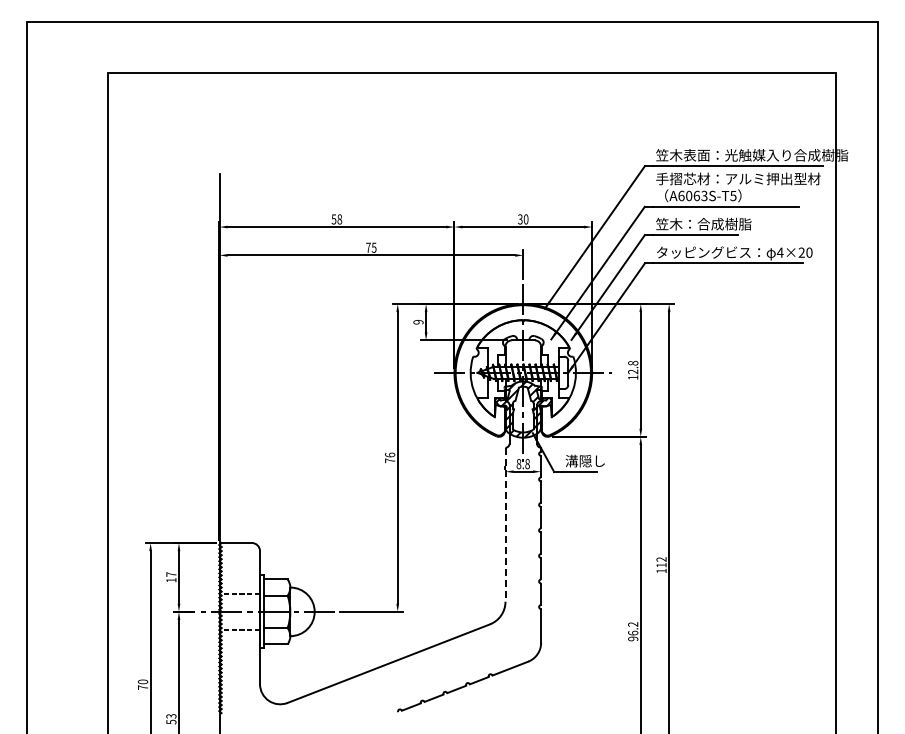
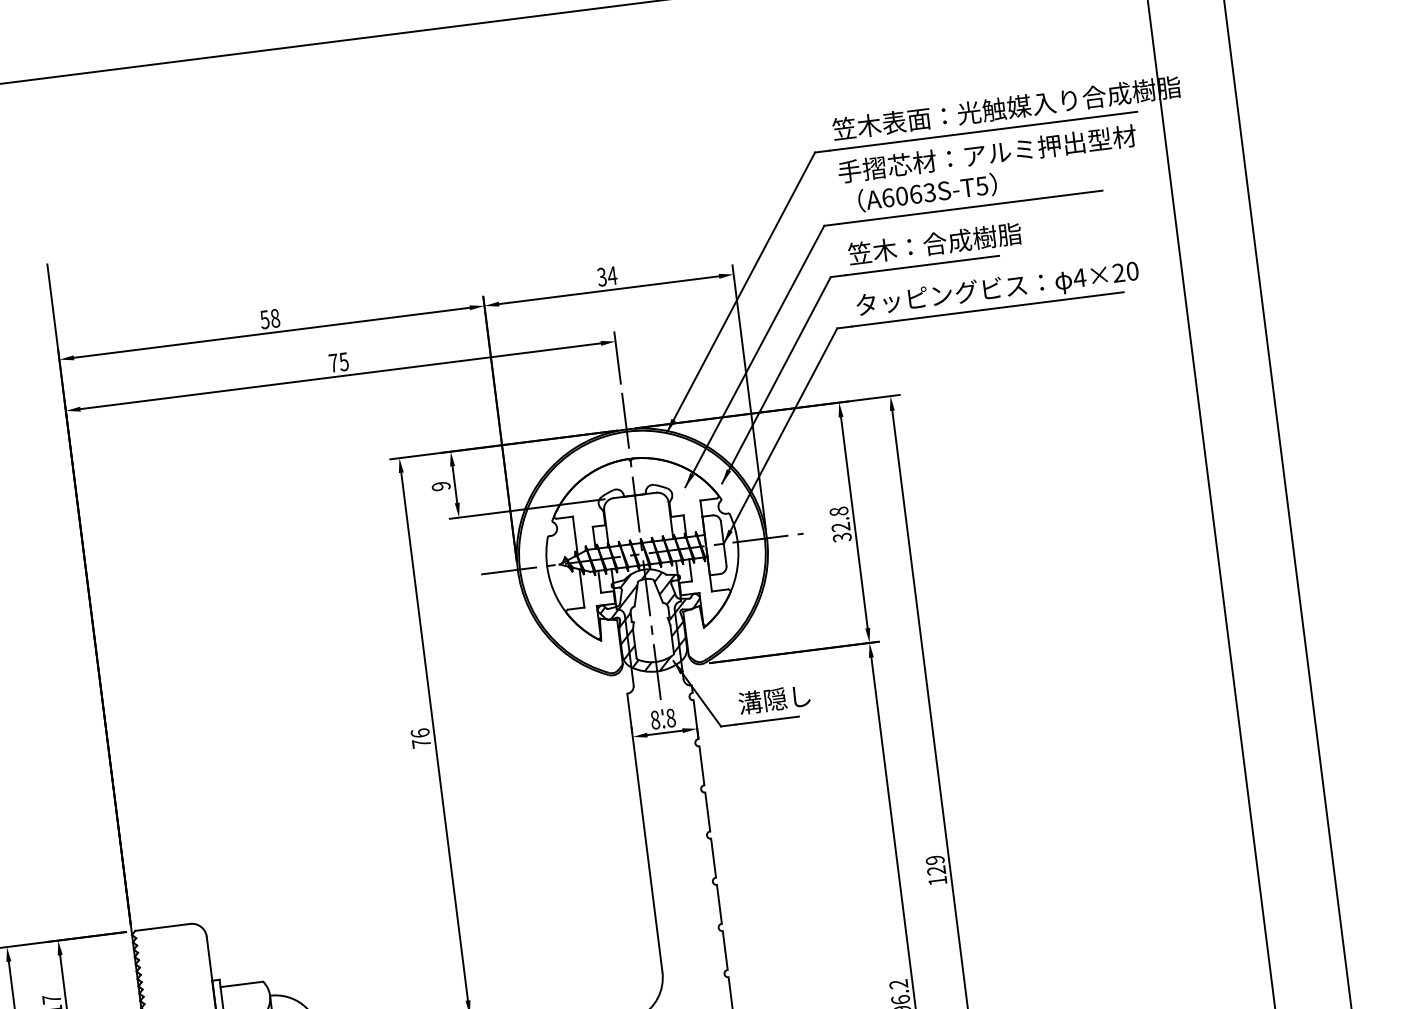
text: (525, 219) -> (611, 276), 30 -> 34
text: (633, 377) -> (842, 537), 12.8 -> 32.8
line: (505, 524) -> (644, 832), dashed -> solid
text: (661, 562) -> (935, 865), 112 -> 129

